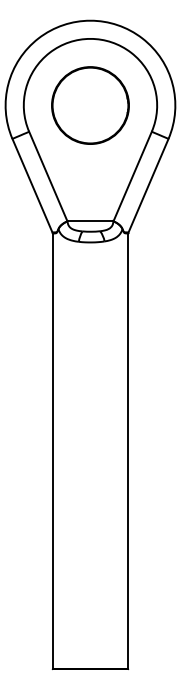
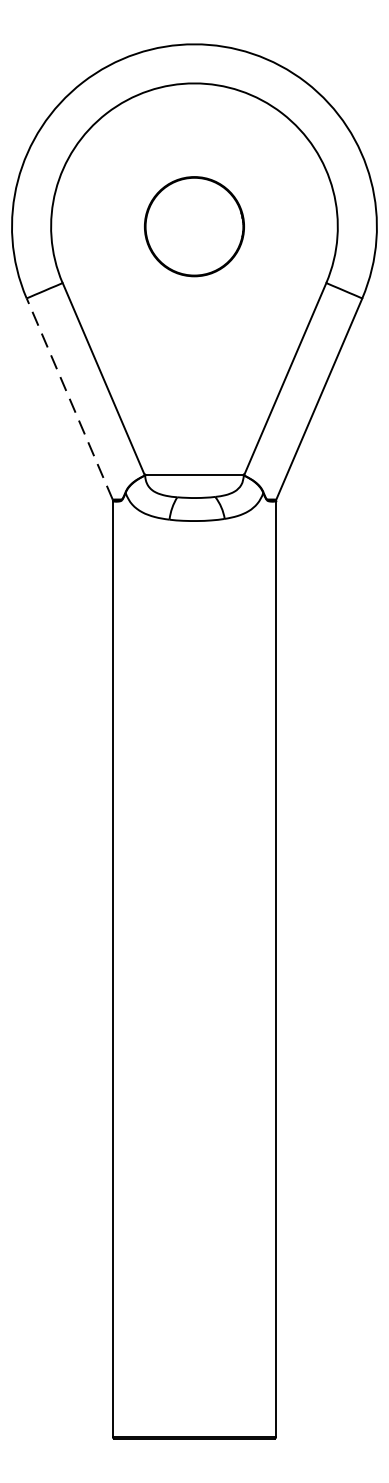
circle: (90, 105) -> (194, 226), size x0.6
line: (32, 185) -> (69, 398), solid -> dashed

